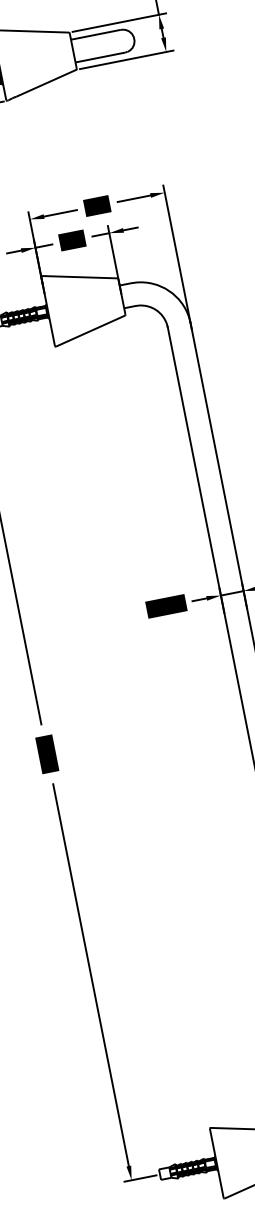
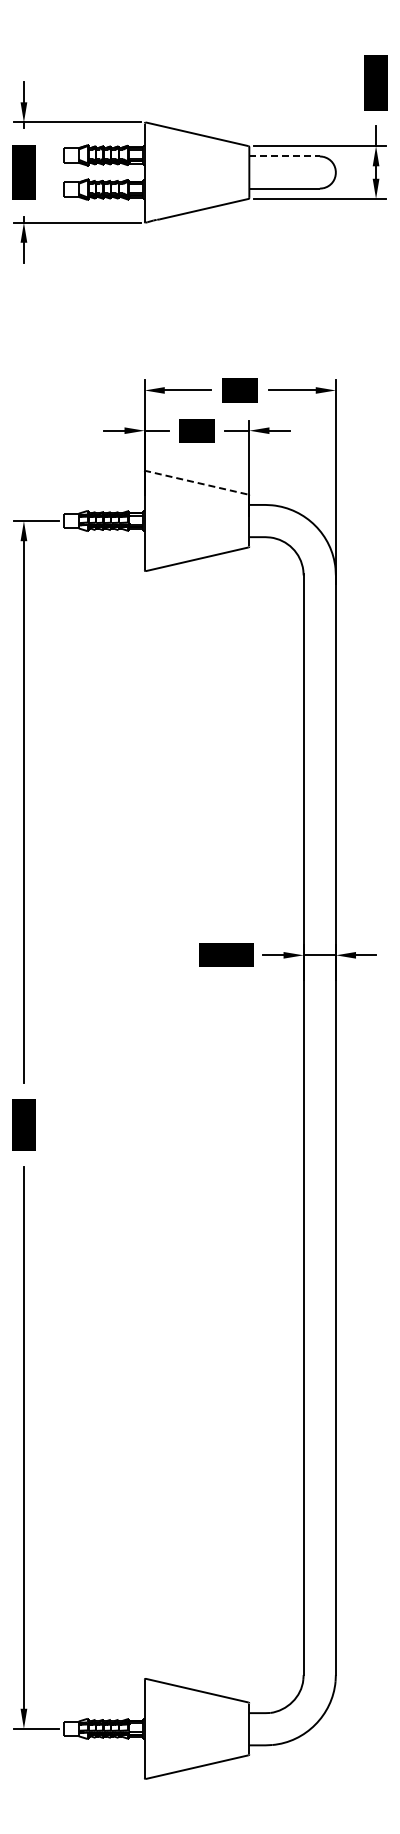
line: (96, 34) -> (285, 156), solid -> dashed
line: (78, 277) -> (195, 482), solid -> dashed

